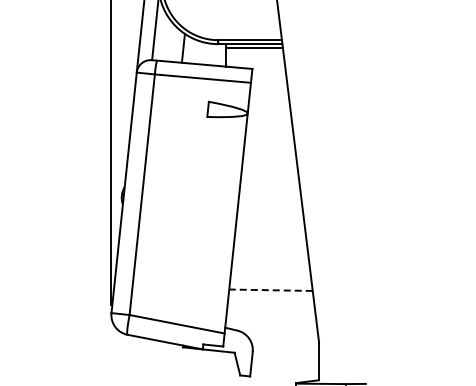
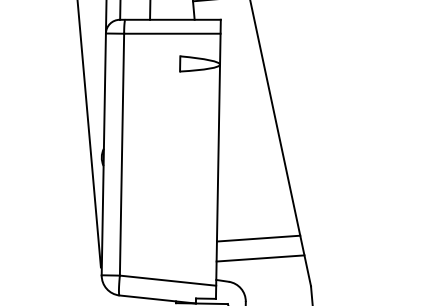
line: (270, 290) -> (258, 238), dashed -> solid
line: (271, 309) -> (260, 257), added

